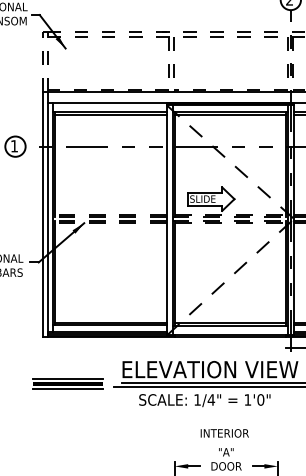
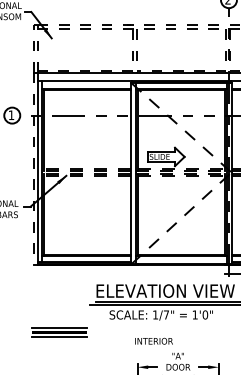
line: (42, 215) -> (33, 169), solid -> dashed
part: (67, 384) -> (59, 332), moved
text: (211, 399) -> (166, 314), 1/4" -> 1/7"
text: (224, 432) -> (153, 340), moved

